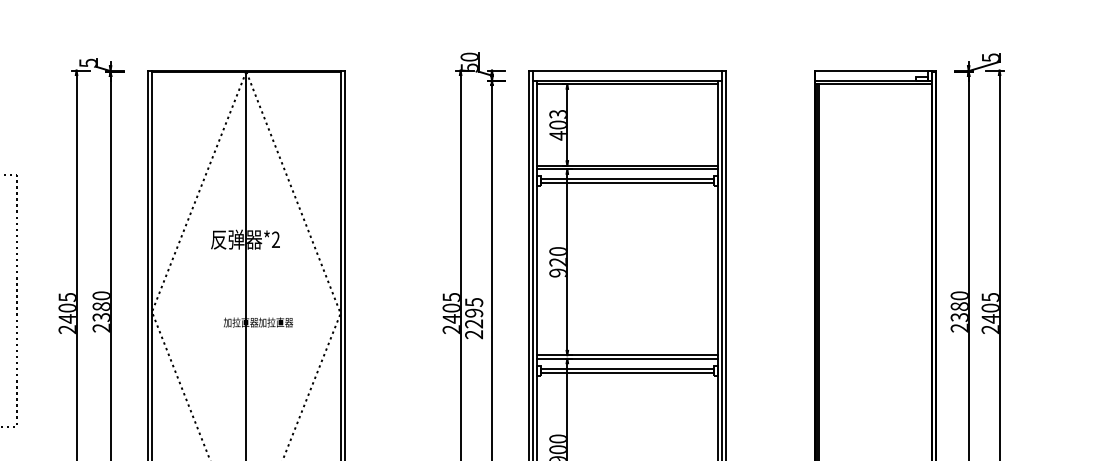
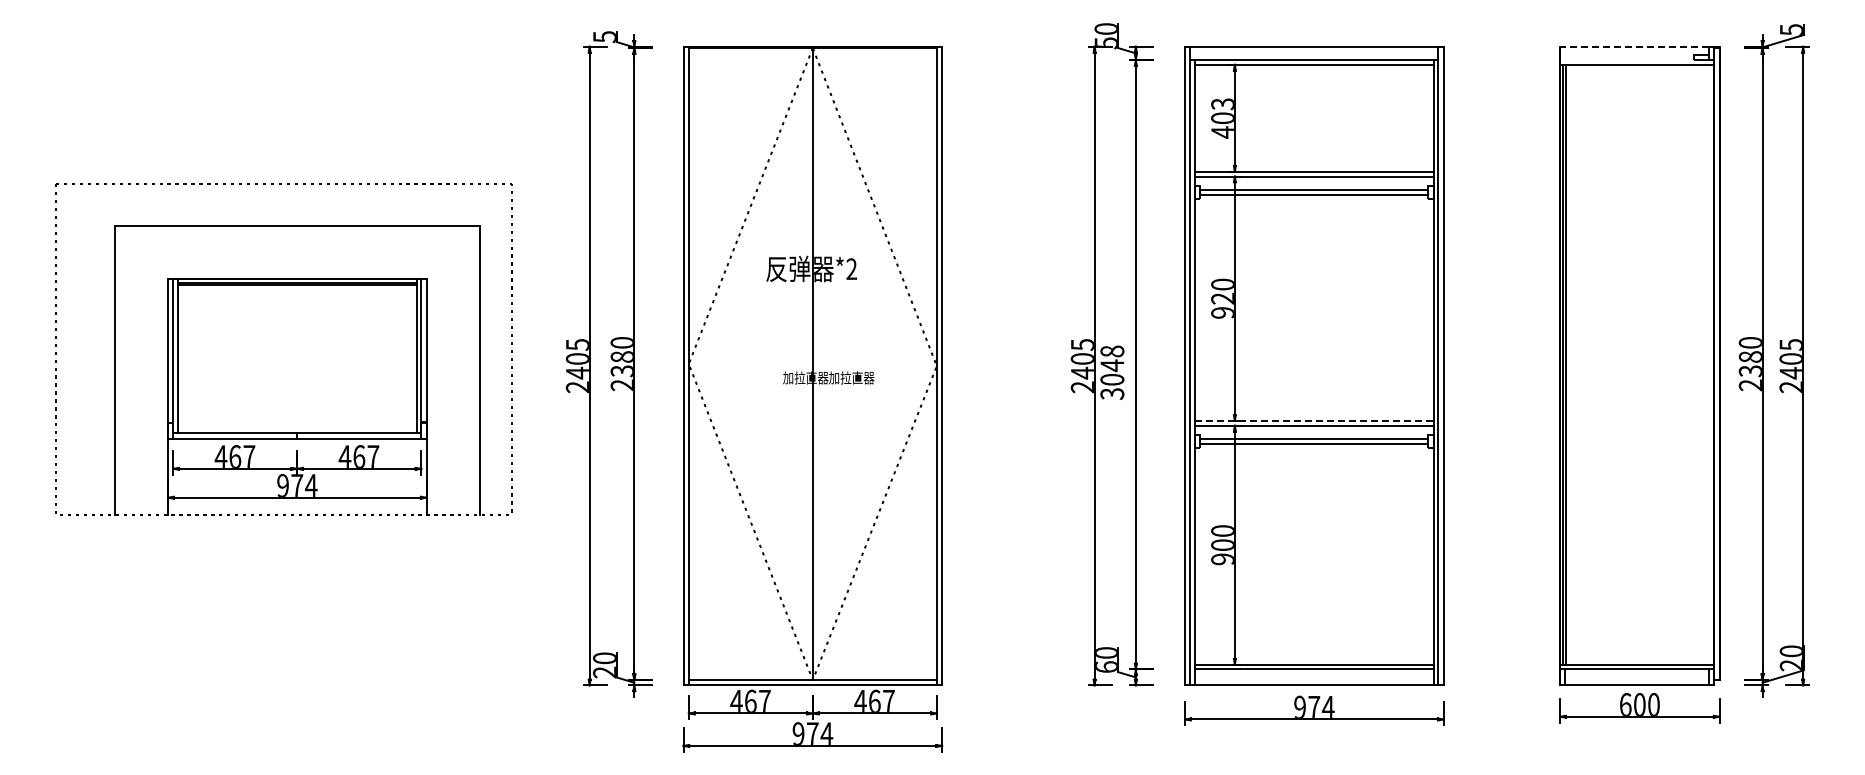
line: (875, 70) -> (1639, 46), solid -> dashed
line: (873, 81) -> (1637, 60), removed
text: (474, 318) -> (1112, 372), 2295 -> 3048
line: (627, 354) -> (1314, 420), solid -> dashed

